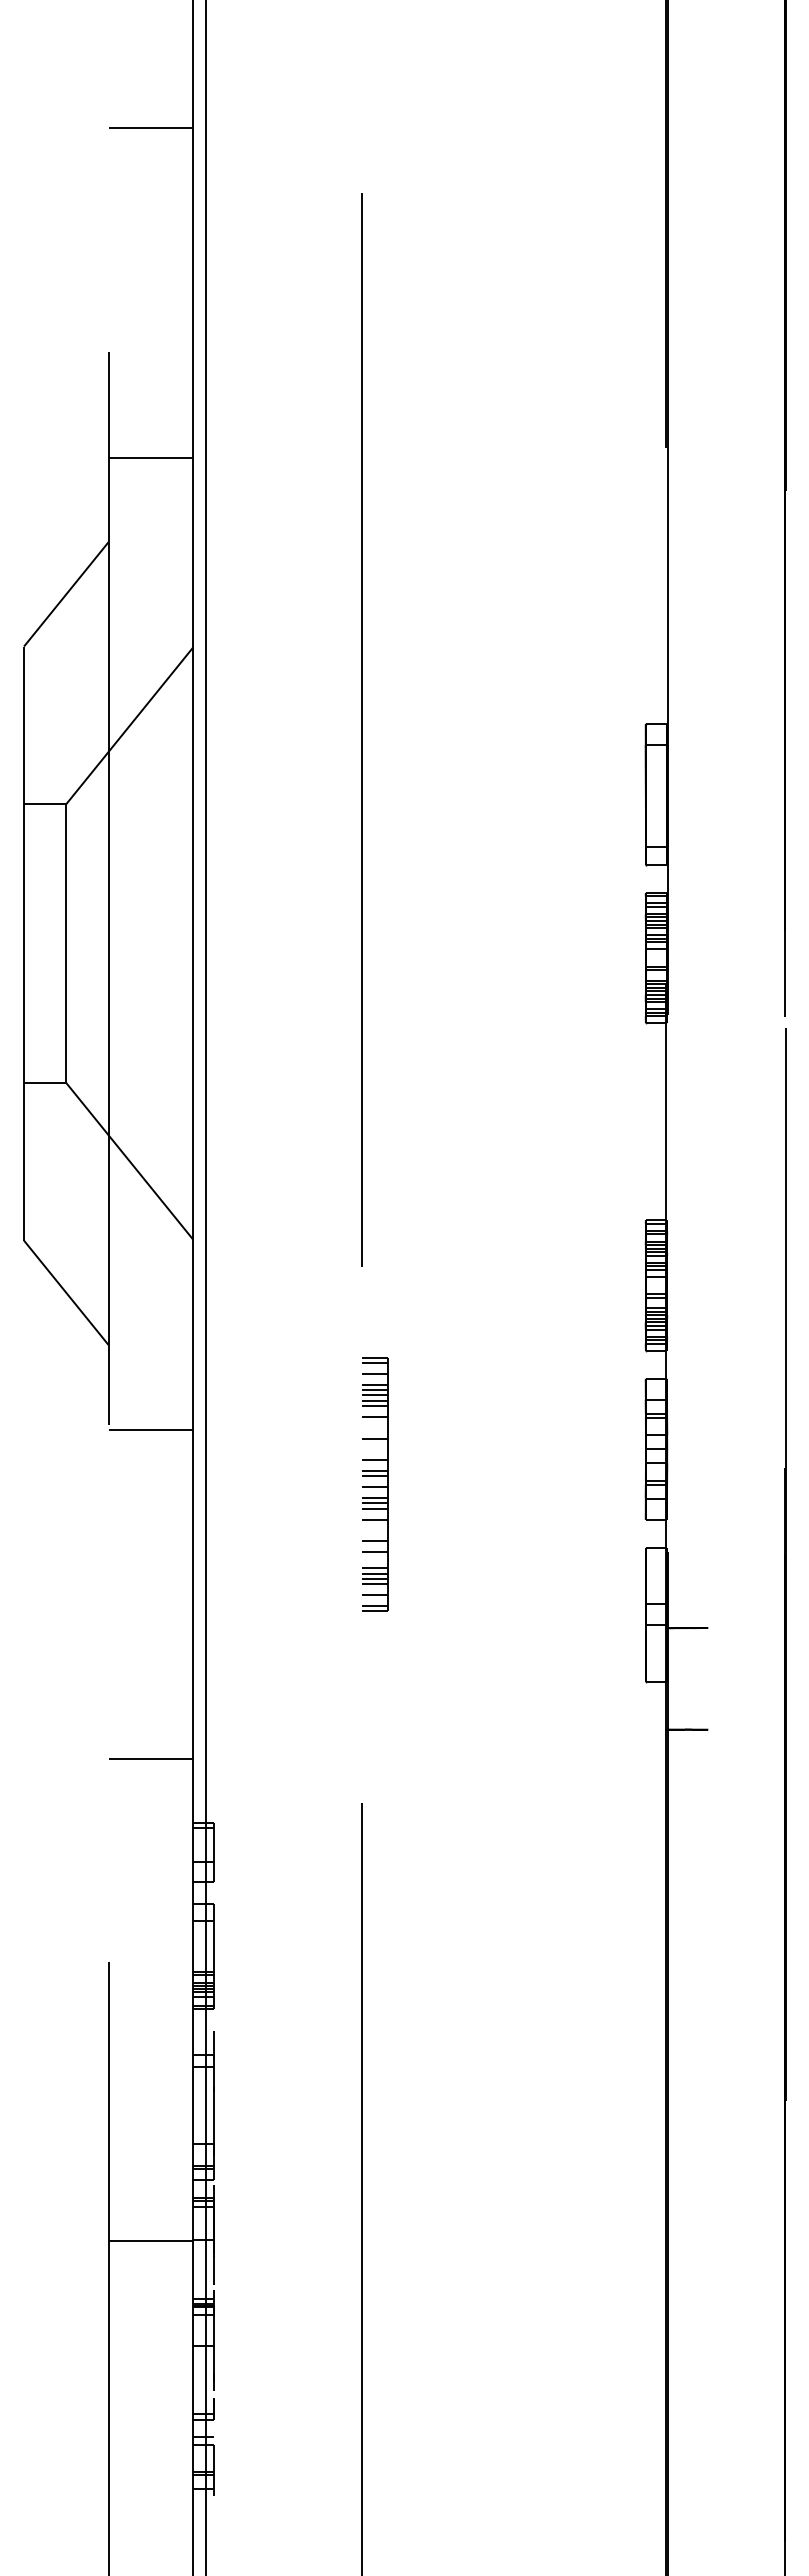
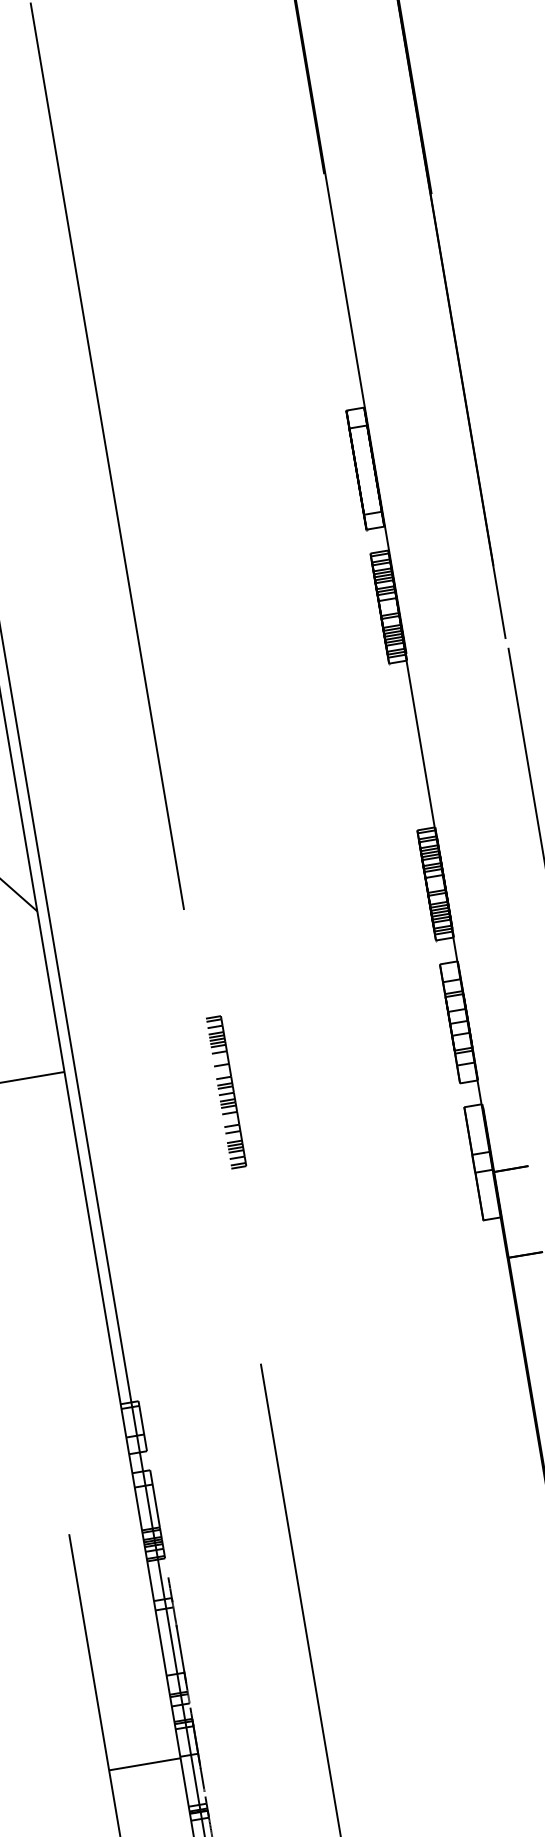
part: (375, 1484) -> (226, 1092), size x0.7
line: (150, 1758) -> (75, 1356), removed

